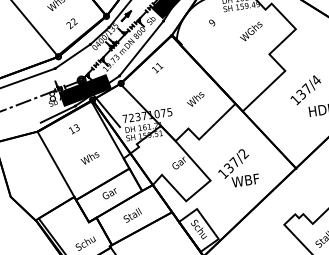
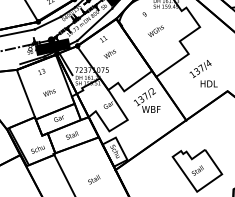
text: (250, 30) -> (155, 30), moved
text: (194, 98) -> (109, 53), moved
text: (238, 168) -> (147, 100), moved

